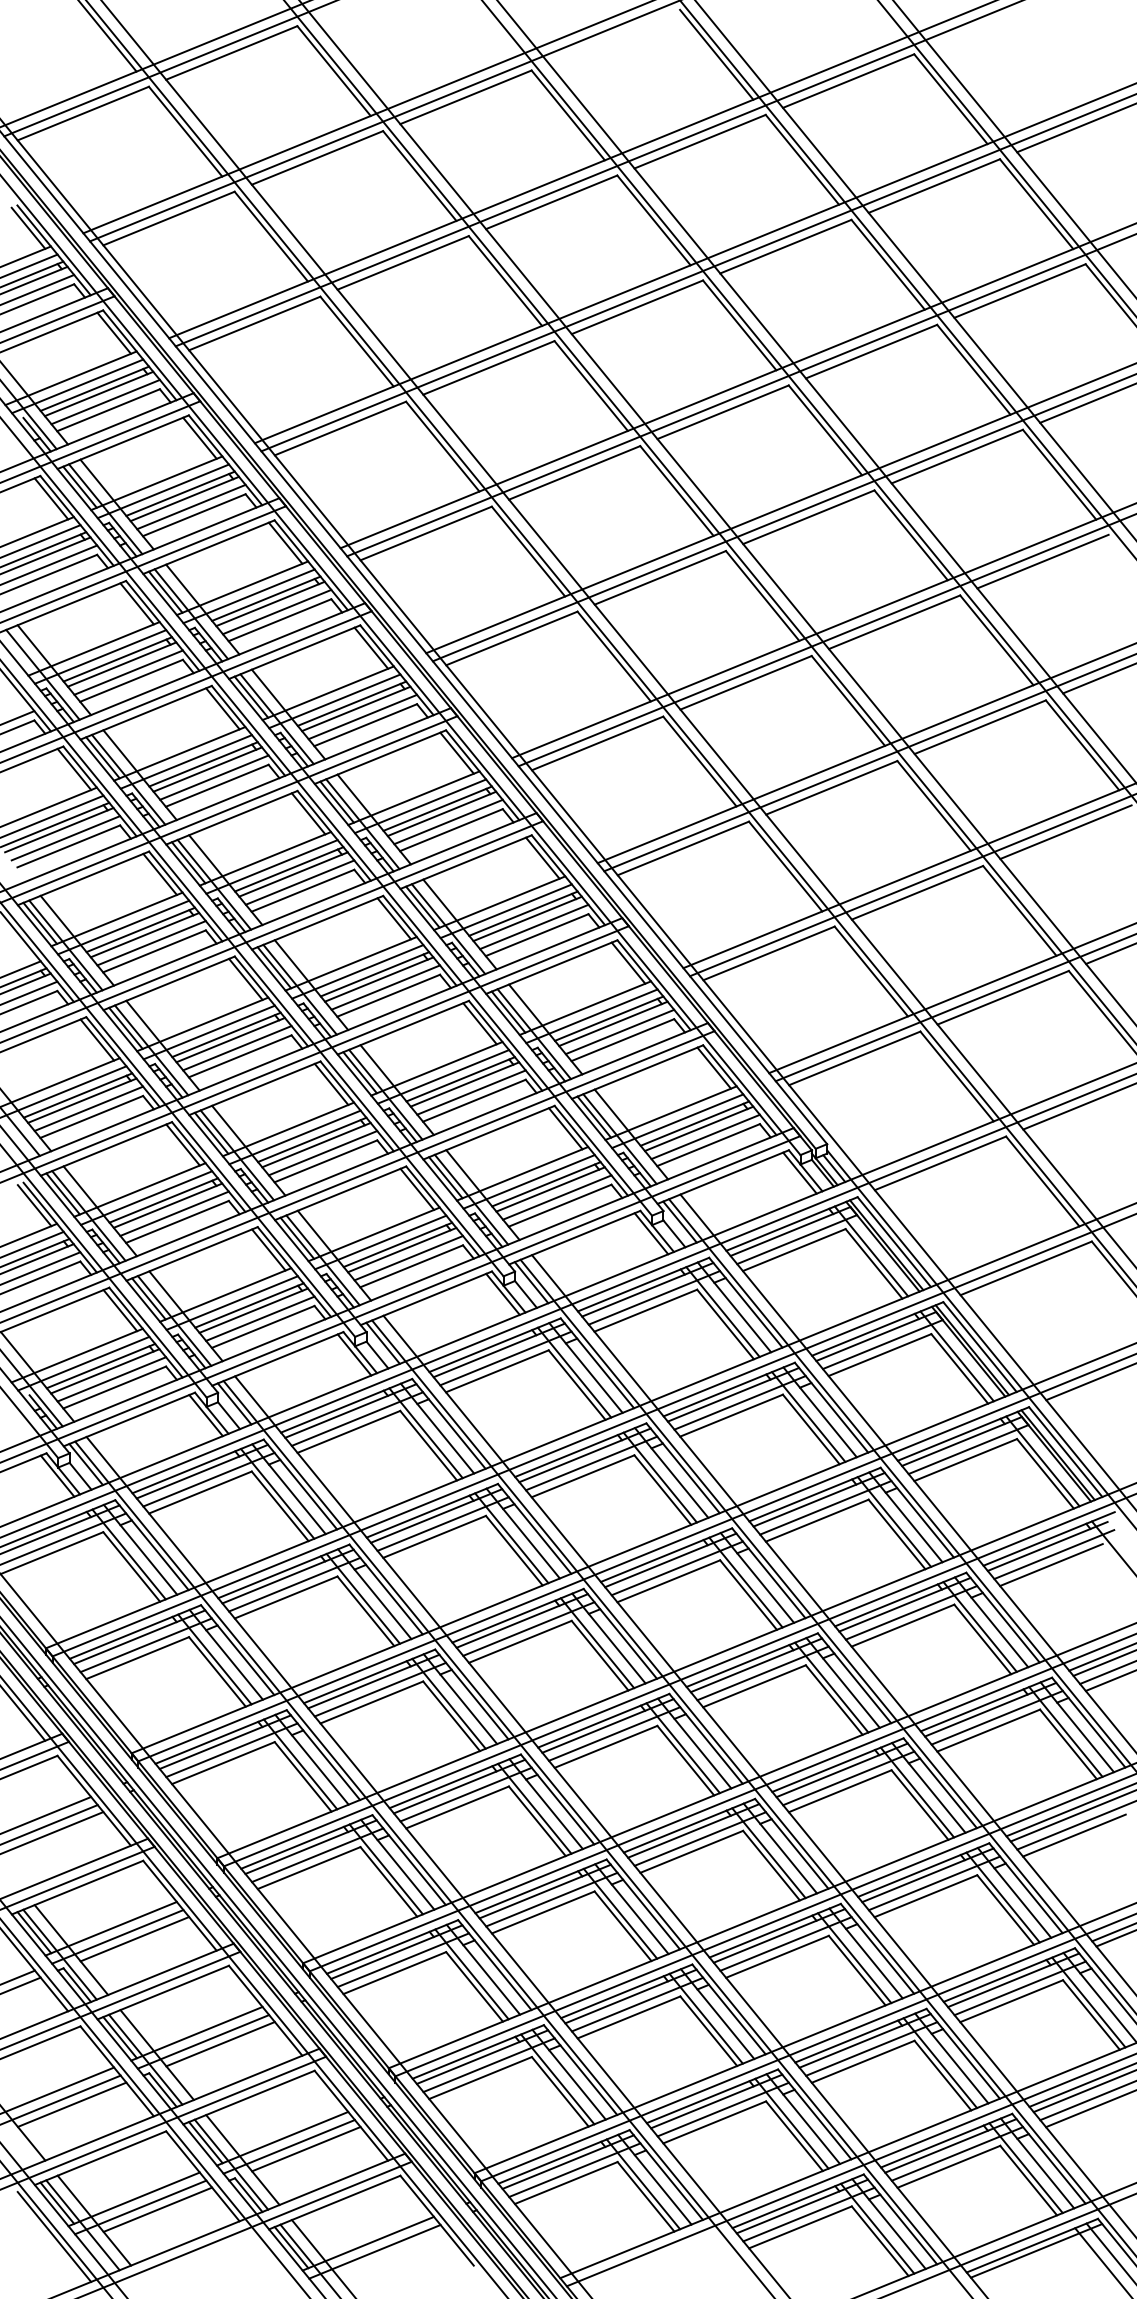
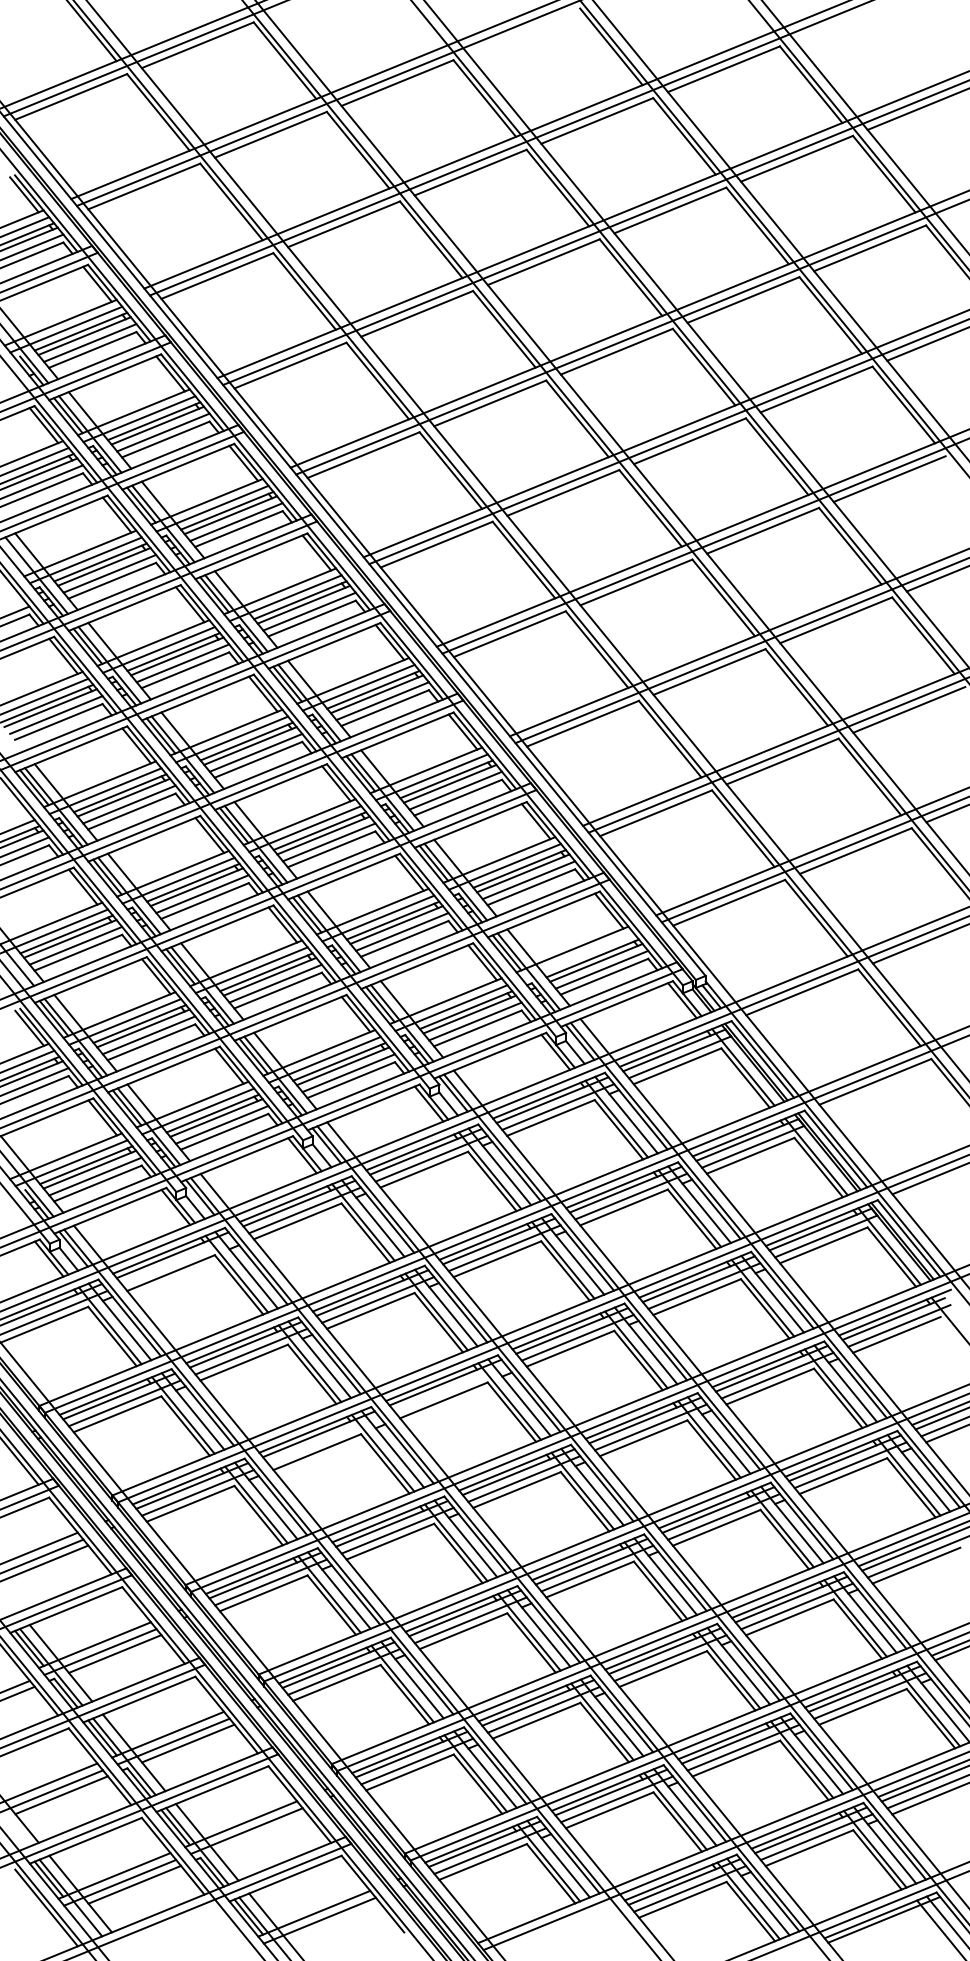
line: (677, 1121) -> (577, 956), removed
line: (208, 1479) -> (177, 1261), removed
line: (528, 1628) -> (450, 1389), removed
line: (380, 1689) -> (324, 1441), removed
line: (306, 2149) -> (261, 1833), removed

